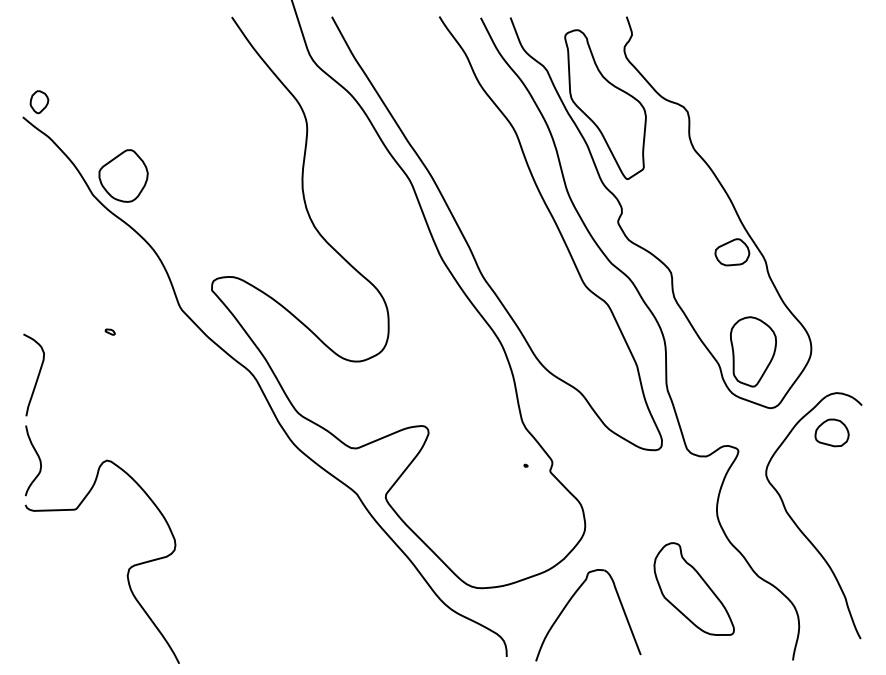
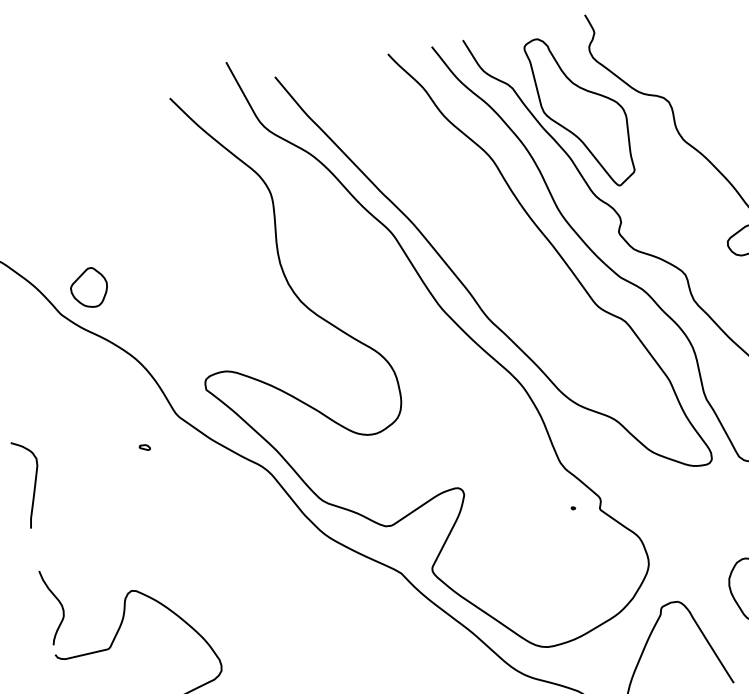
part: (123, 175) -> (89, 287), size x0.7
part: (109, 331) -> (143, 447), moved
curve: (37, 375) -> (34, 483), moved

